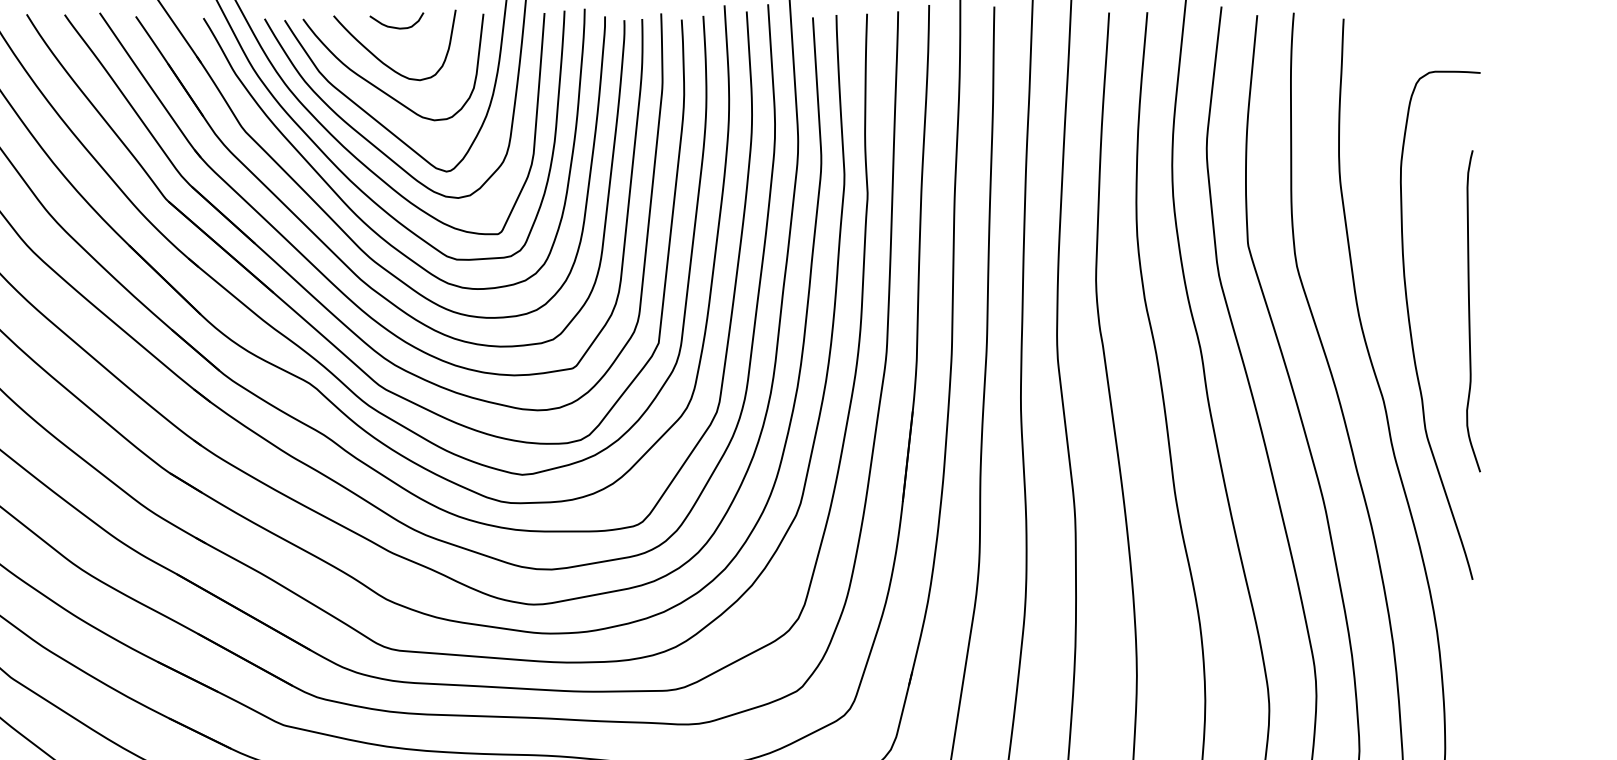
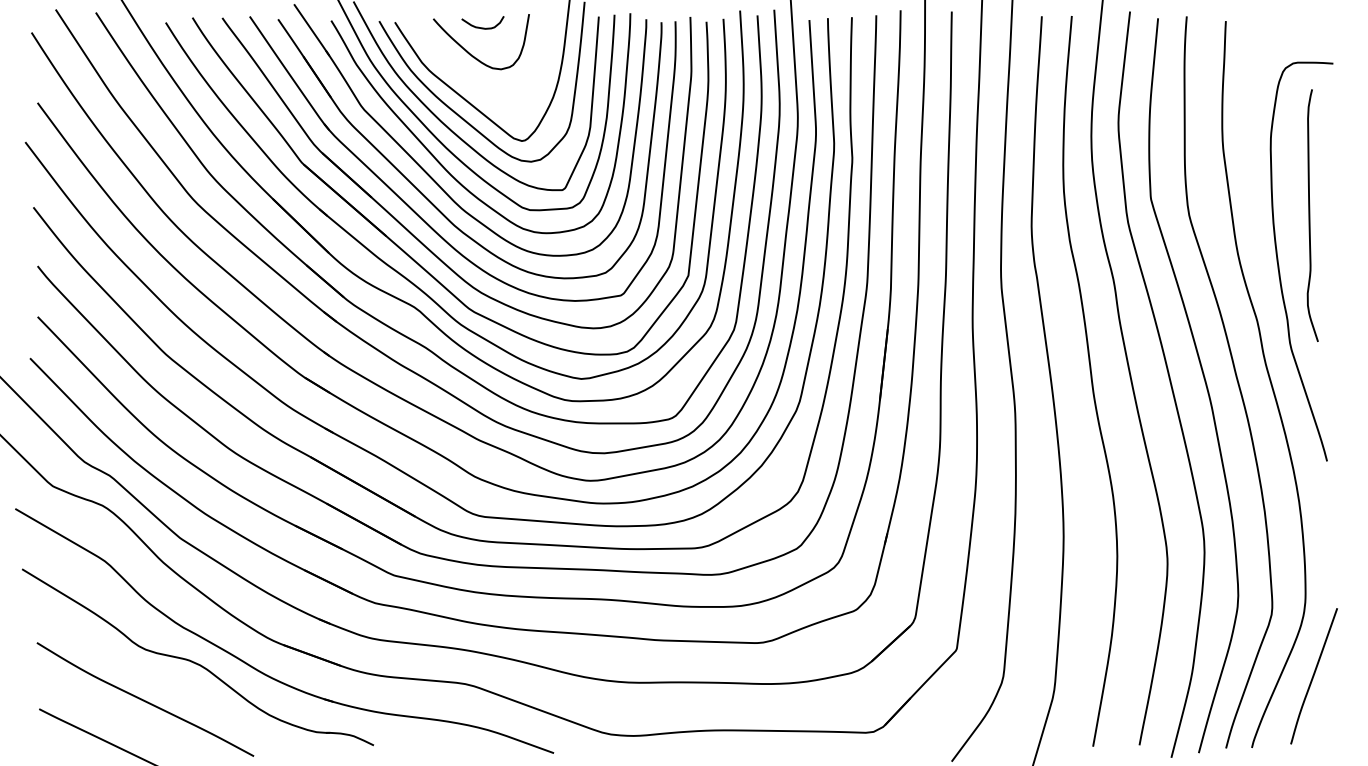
curve: (378, 86) -> (468, 74), removed
curve: (1470, 311) -> (1310, 215), moved

